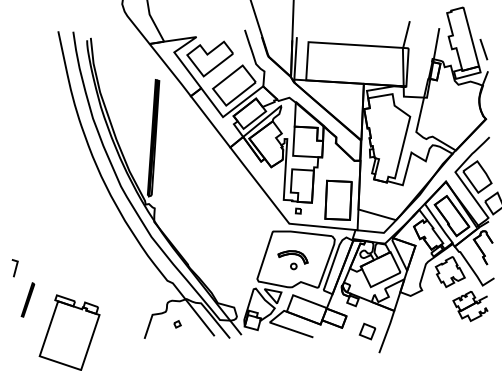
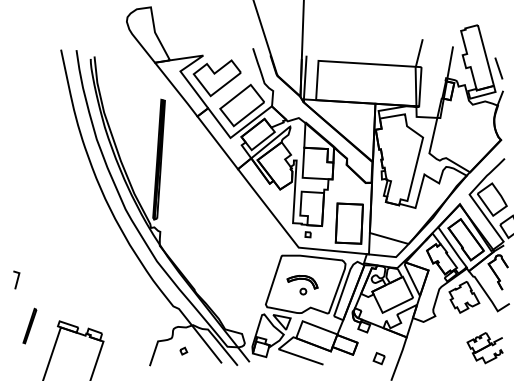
line: (15, 268) -> (17, 280), moved
part: (470, 306) -> (485, 348), moved
part: (367, 331) -> (379, 358), size x0.7

